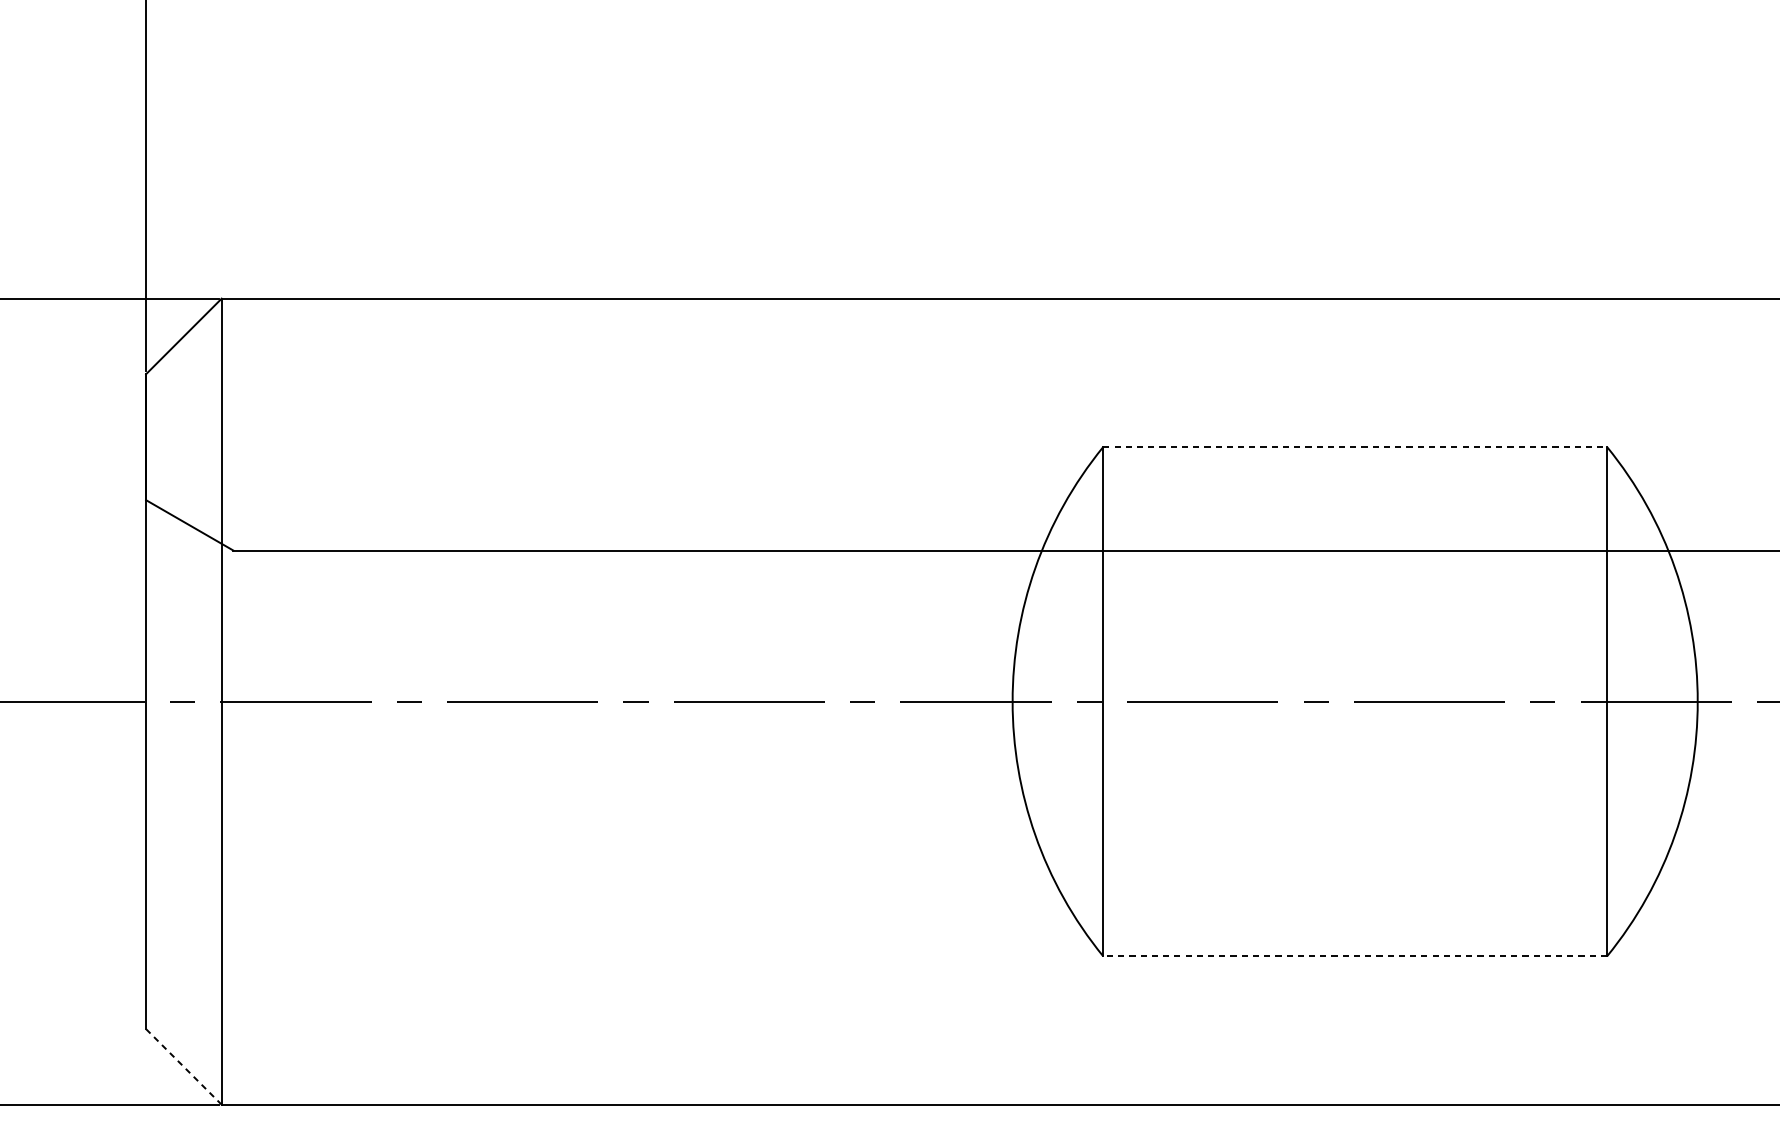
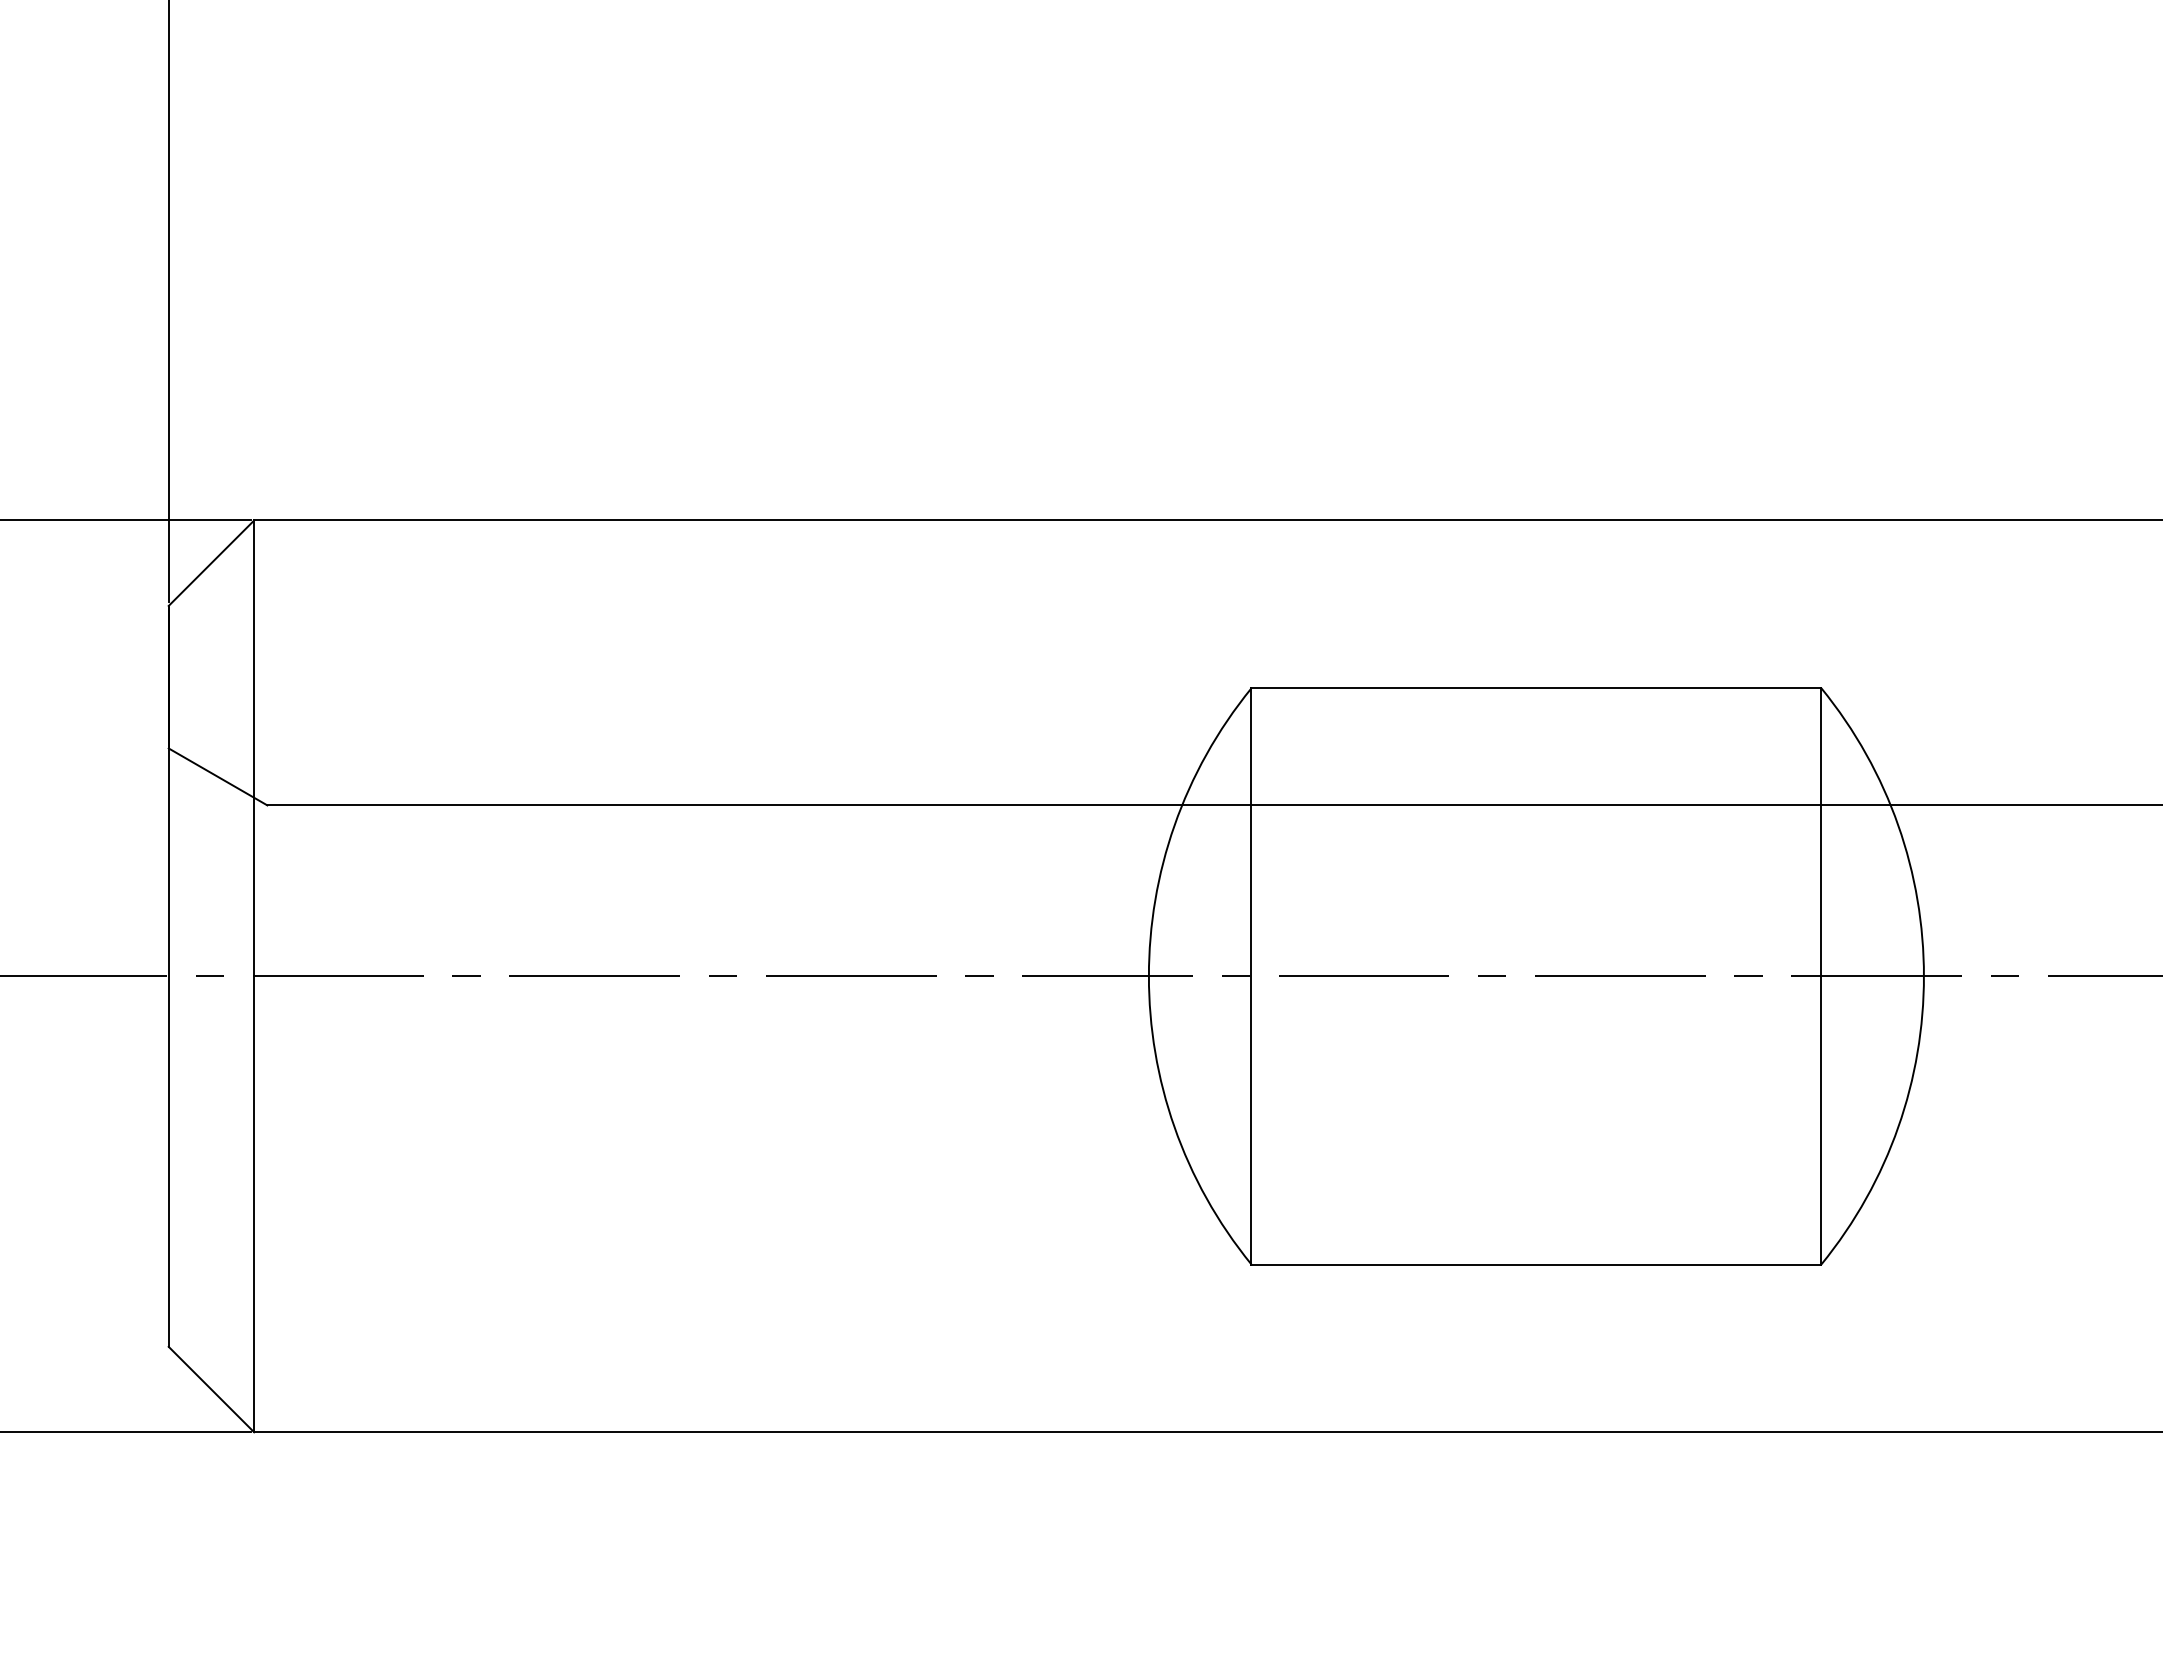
line: (1355, 447) -> (1536, 688), dashed -> solid
line: (1355, 956) -> (1536, 1264), dashed -> solid
line: (183, 1066) -> (211, 1389), dashed -> solid

